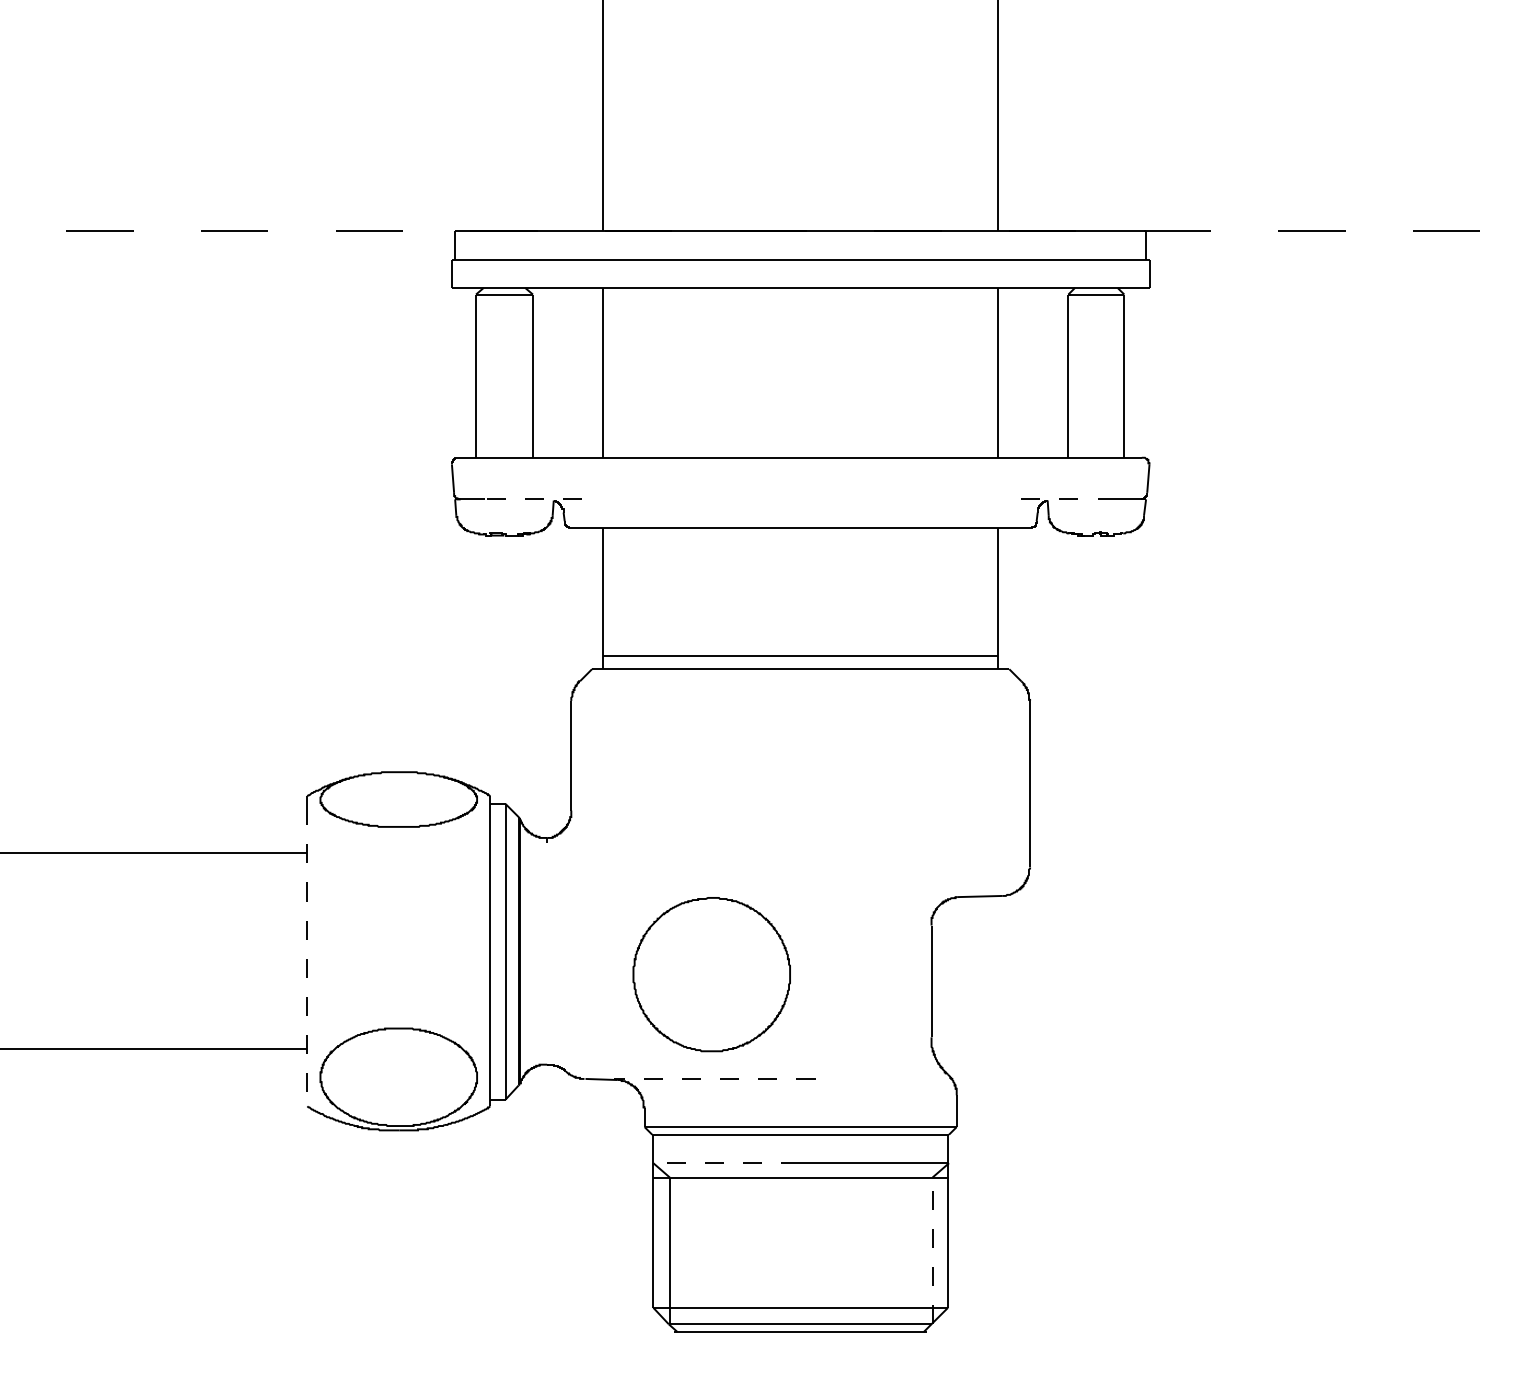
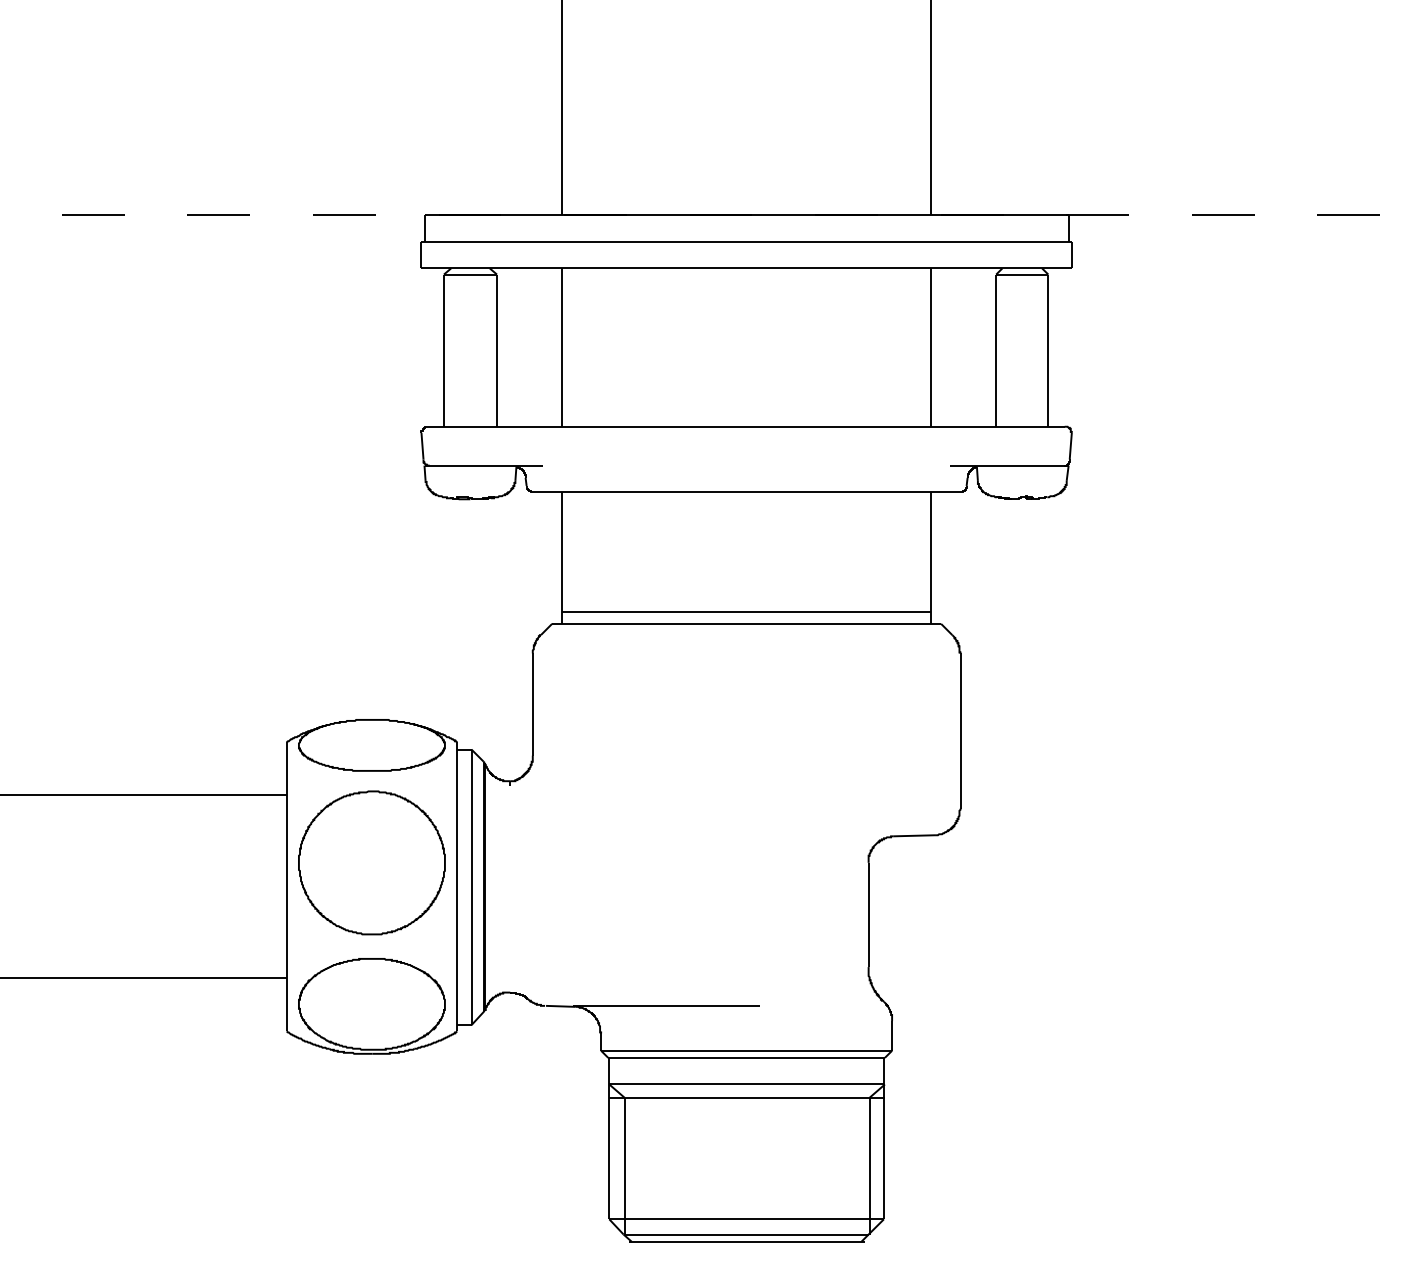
line: (533, 499) -> (497, 465), dashed -> solid
line: (1067, 499) -> (995, 465), dashed -> solid
line: (307, 956) -> (286, 891), dashed -> solid
part: (711, 974) -> (371, 862), moved
line: (714, 1078) -> (666, 1005), dashed -> solid
line: (726, 1163) -> (677, 1084), dashed -> solid
line: (932, 1250) -> (869, 1165), dashed -> solid

